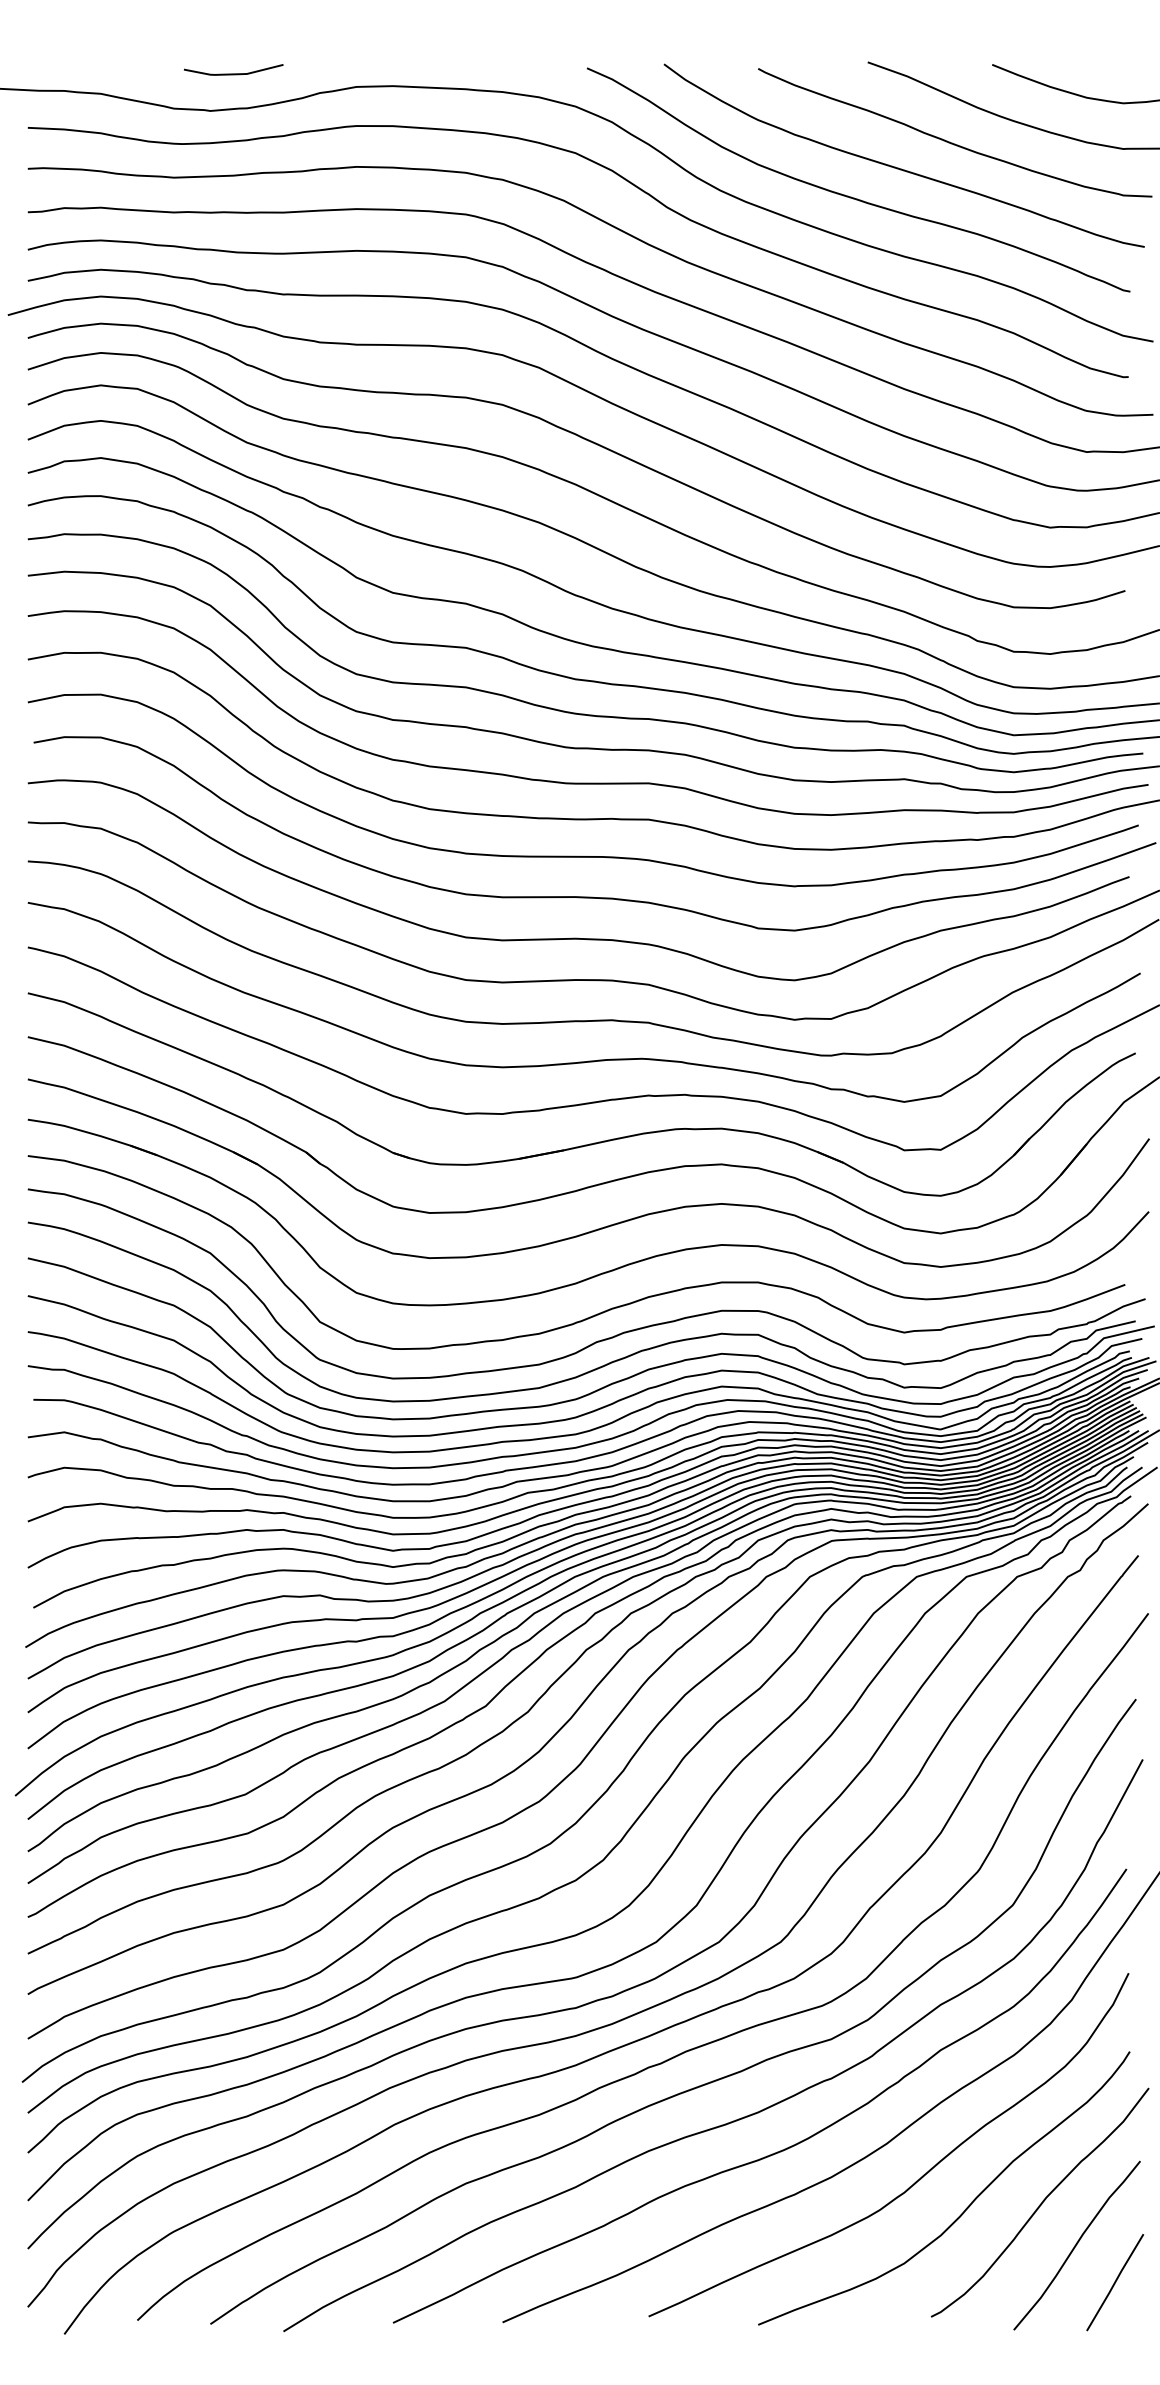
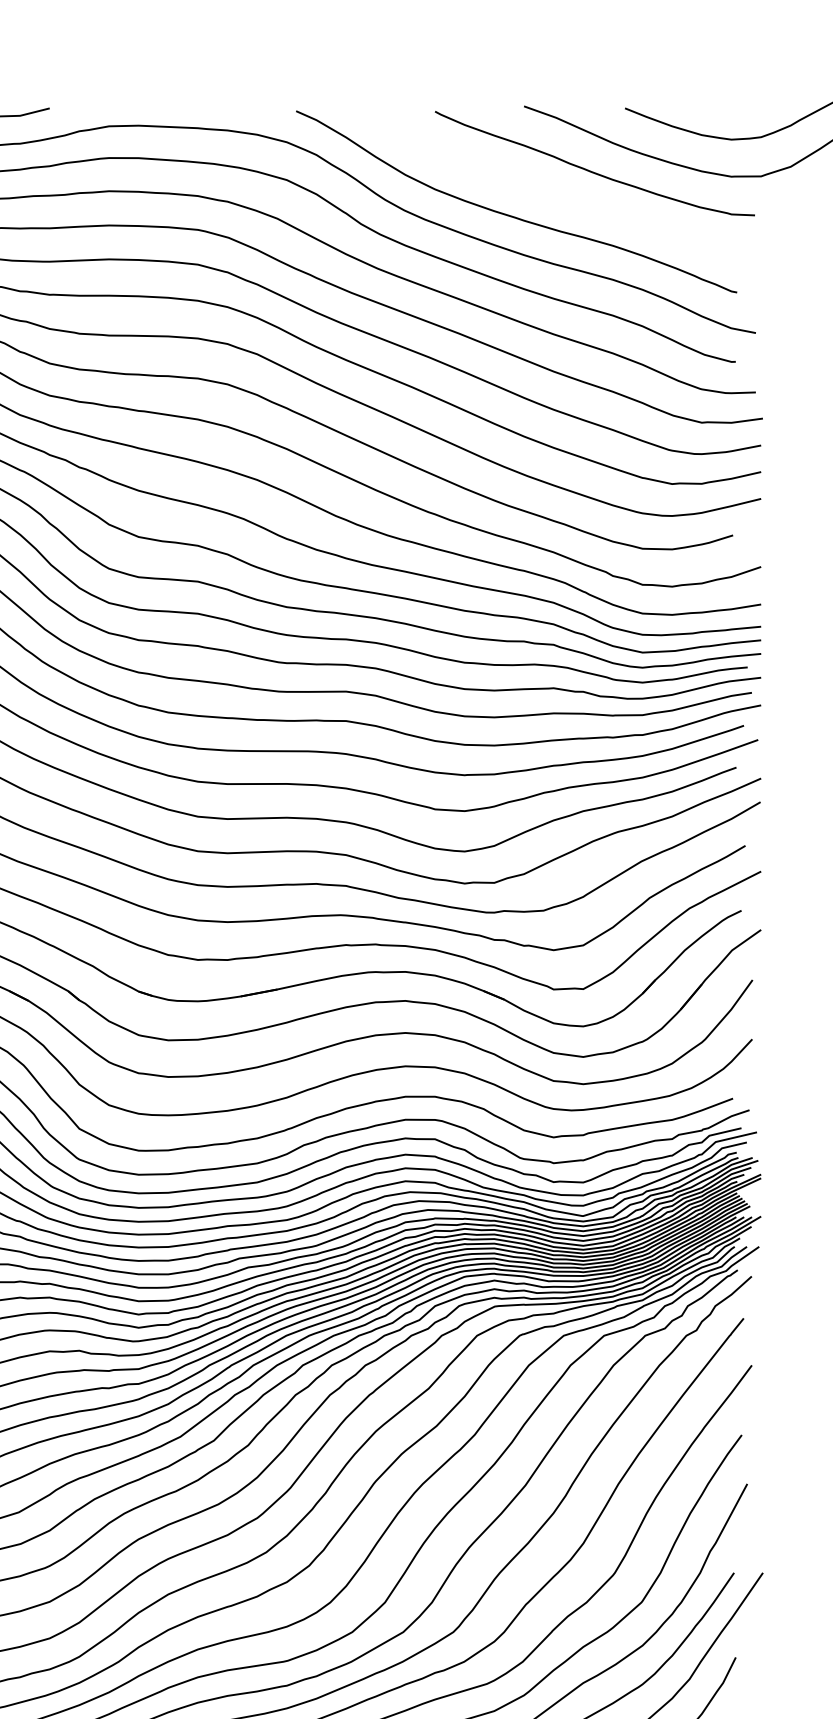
curve: (898, 167) -> (548, 191), removed

